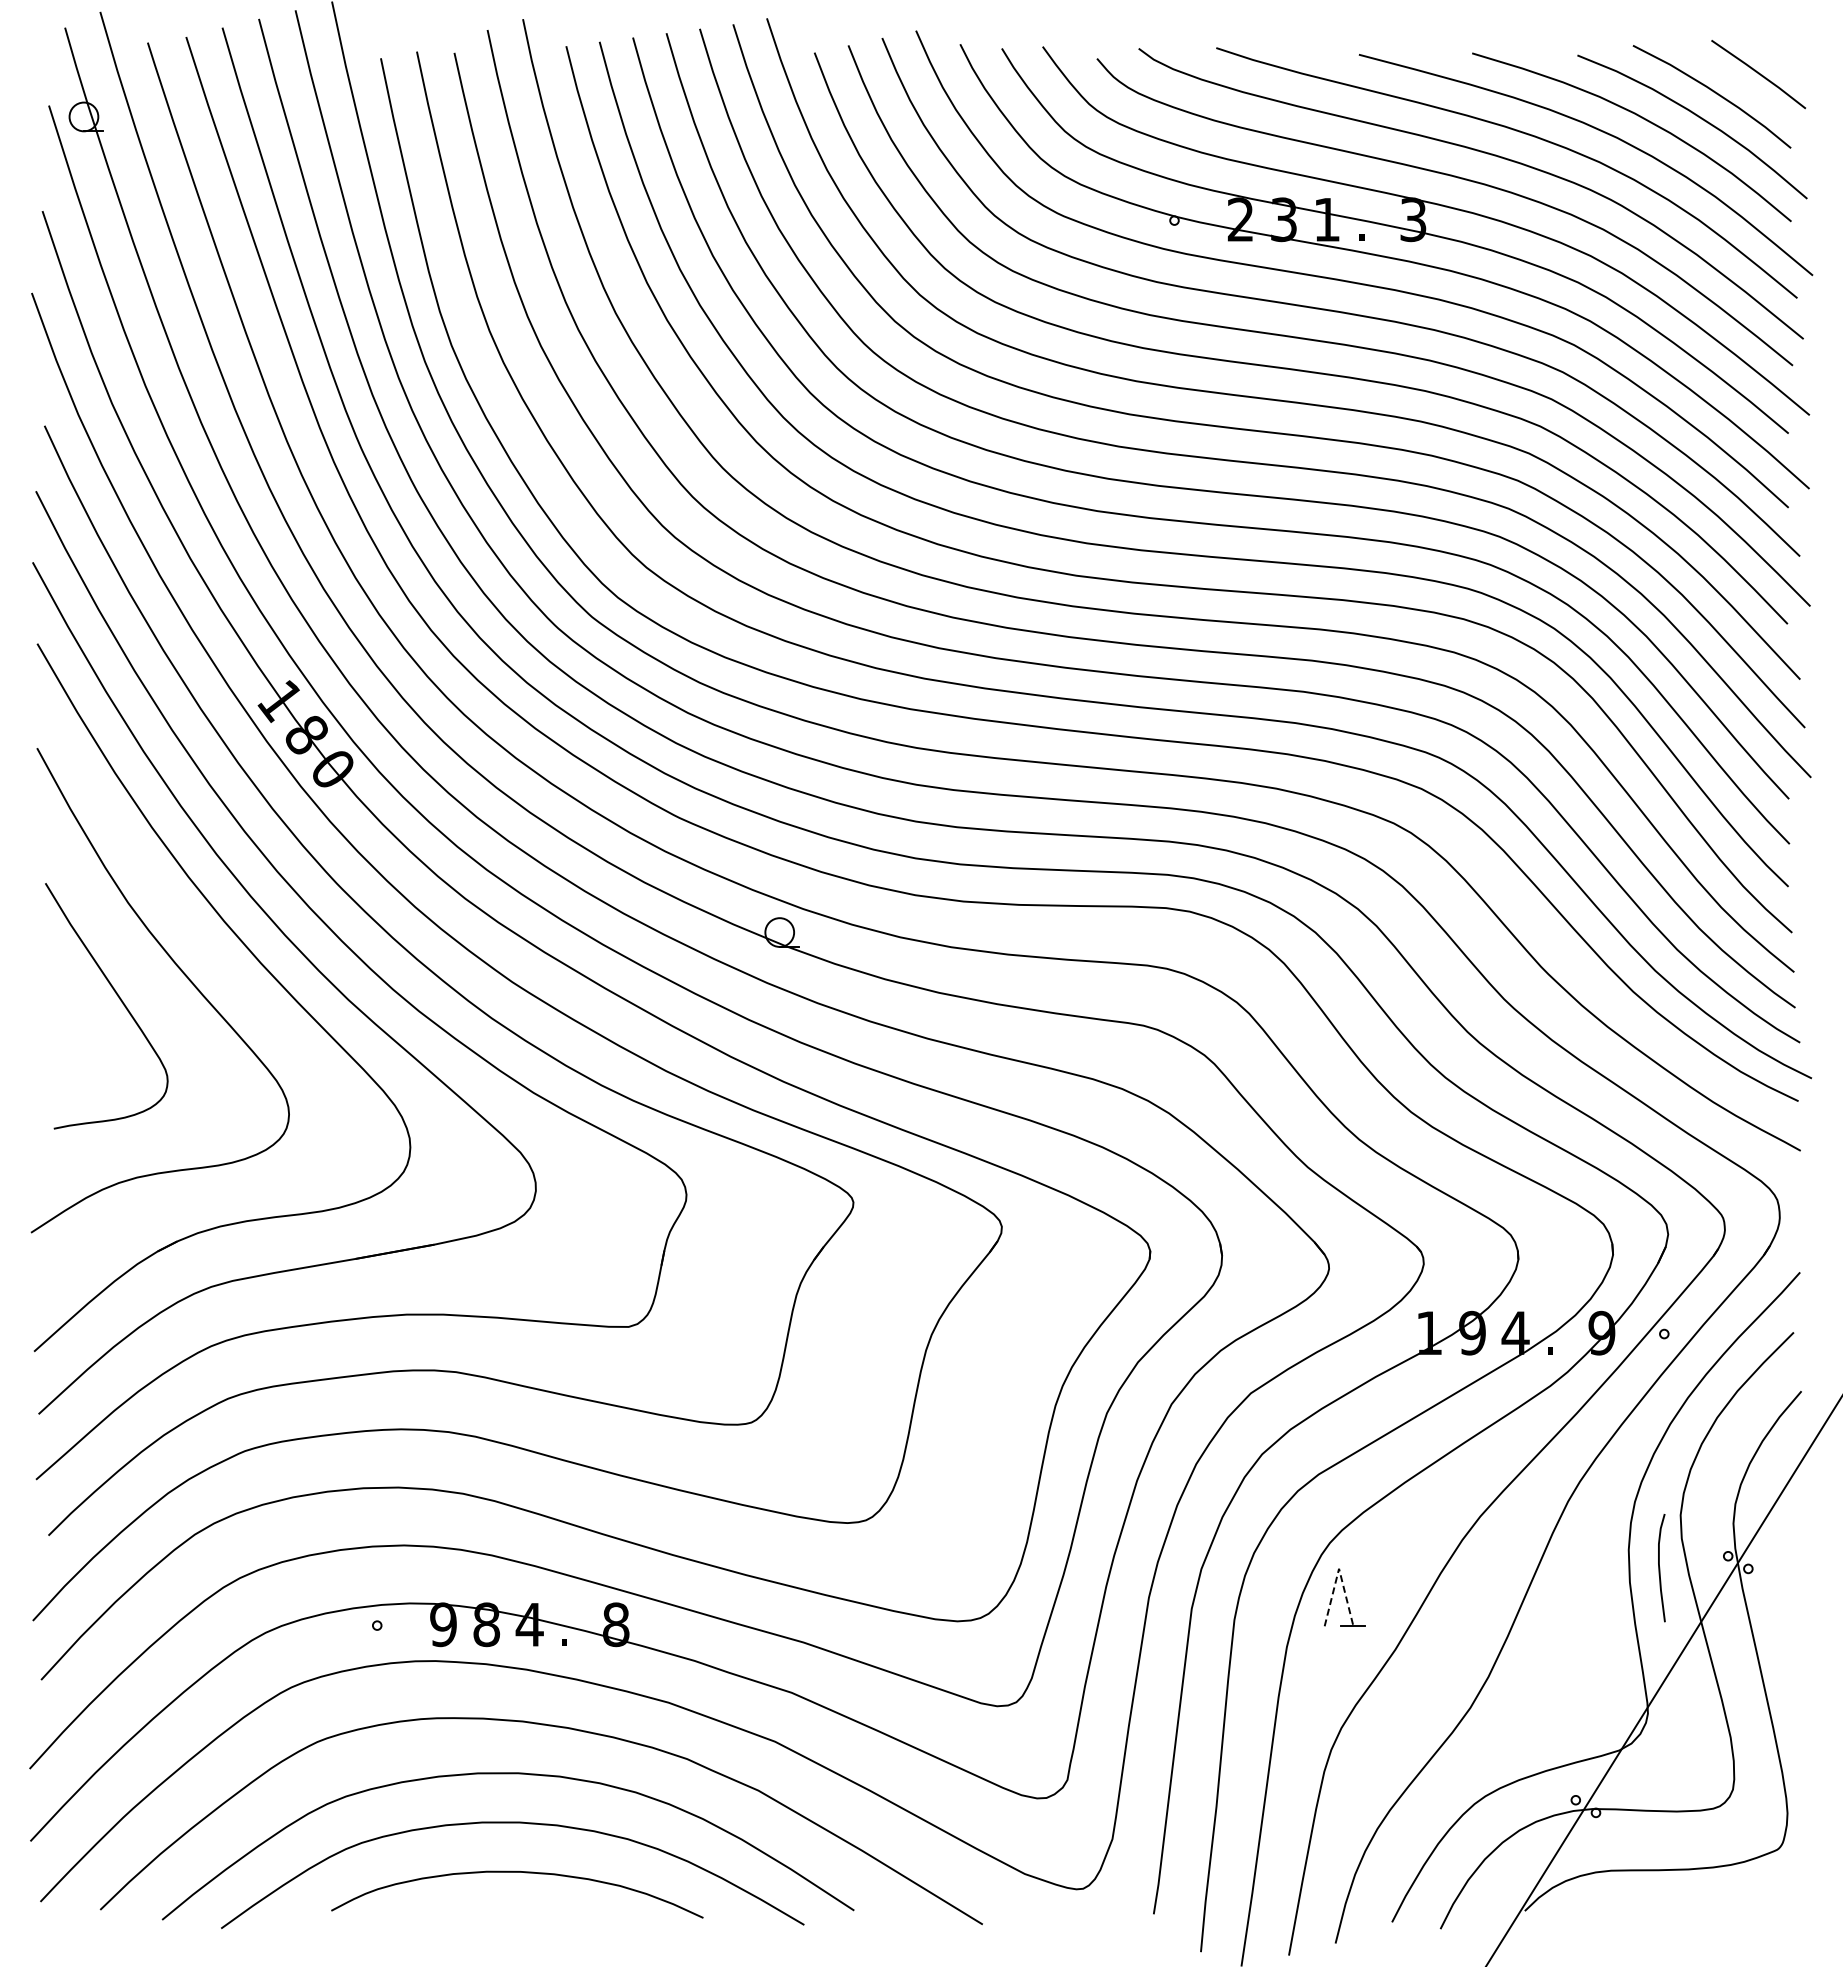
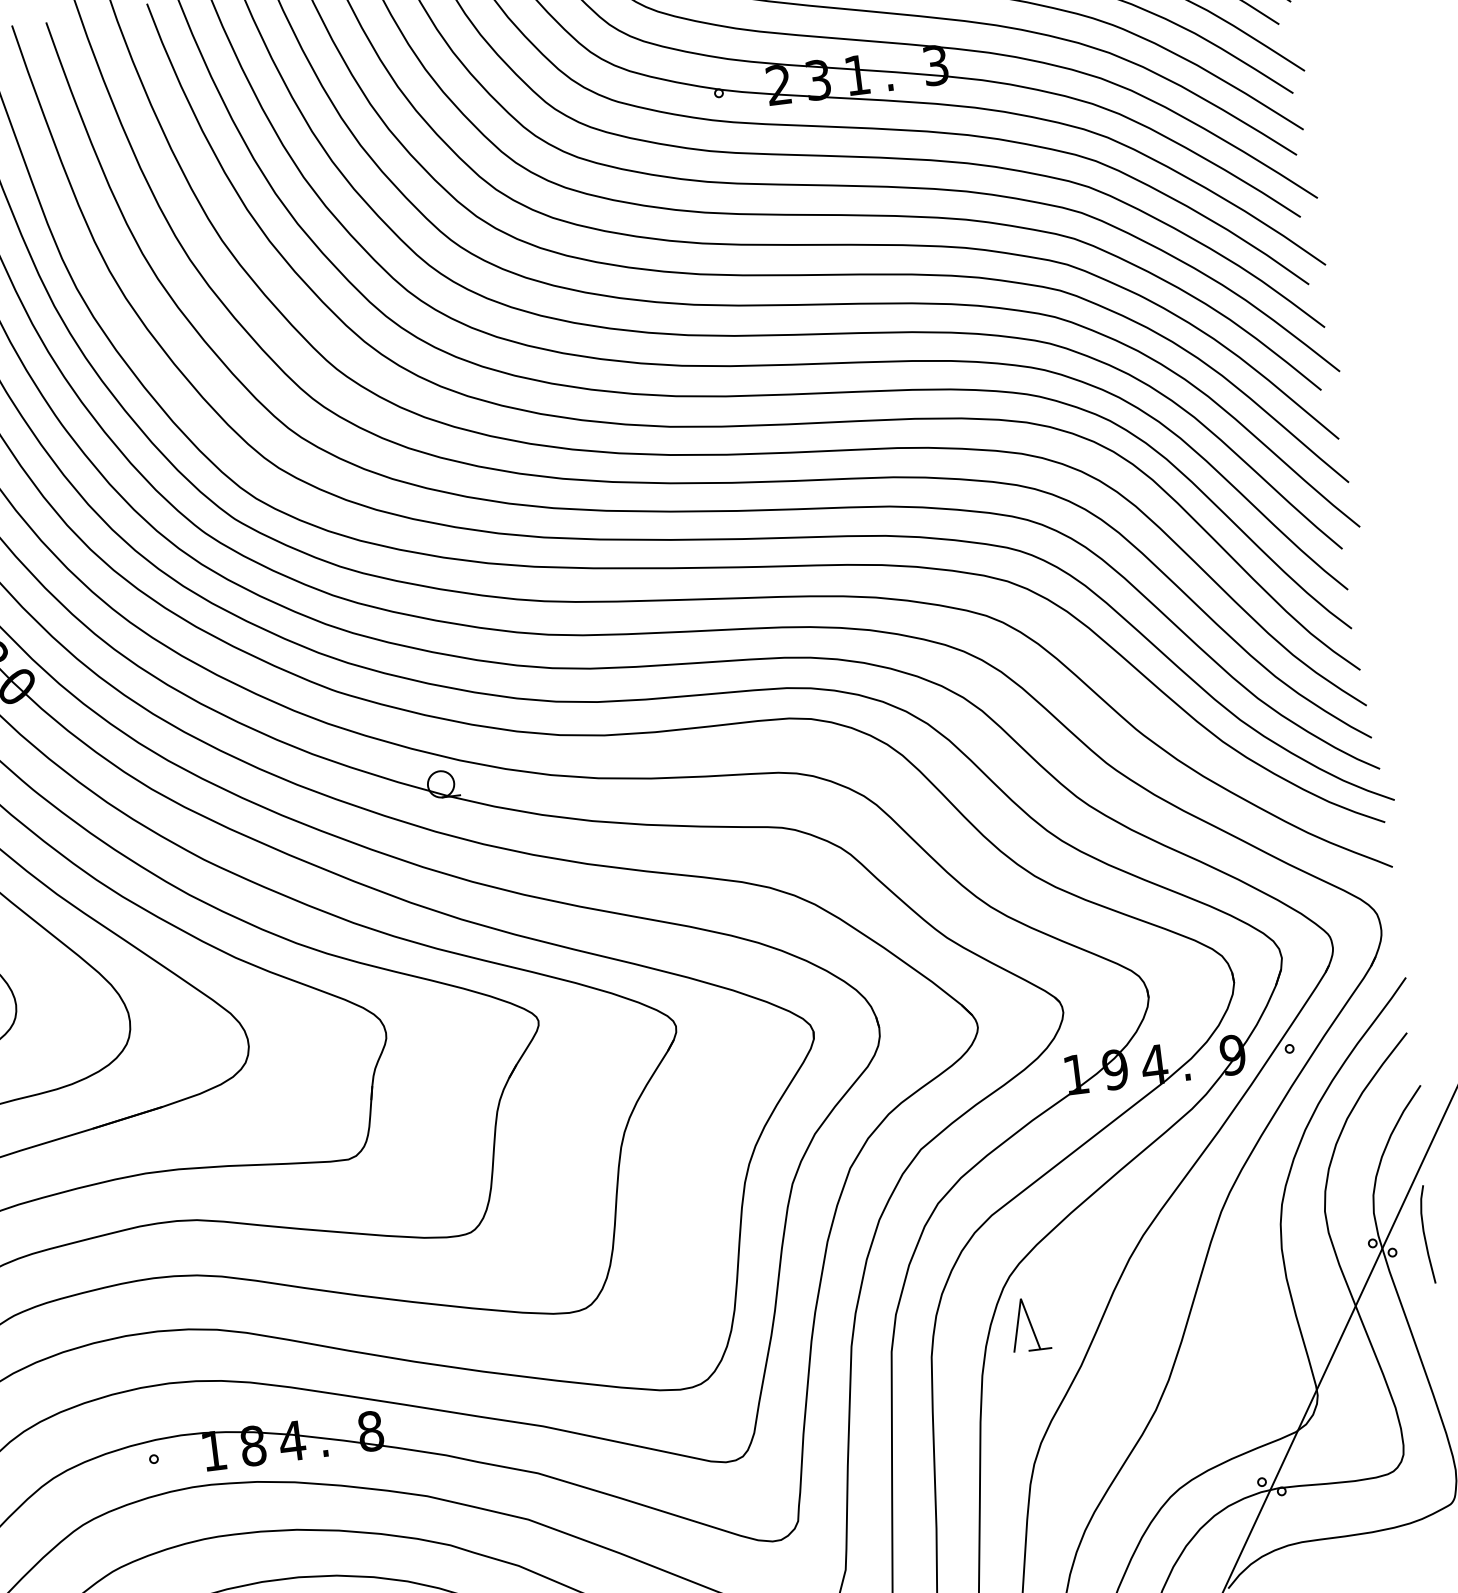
line: (1339, 1568) -> (1021, 1298), dashed -> solid
curve: (1660, 1568) -> (1425, 1235), moved
text: (443, 1624) -> (214, 1450), 9 -> 1

